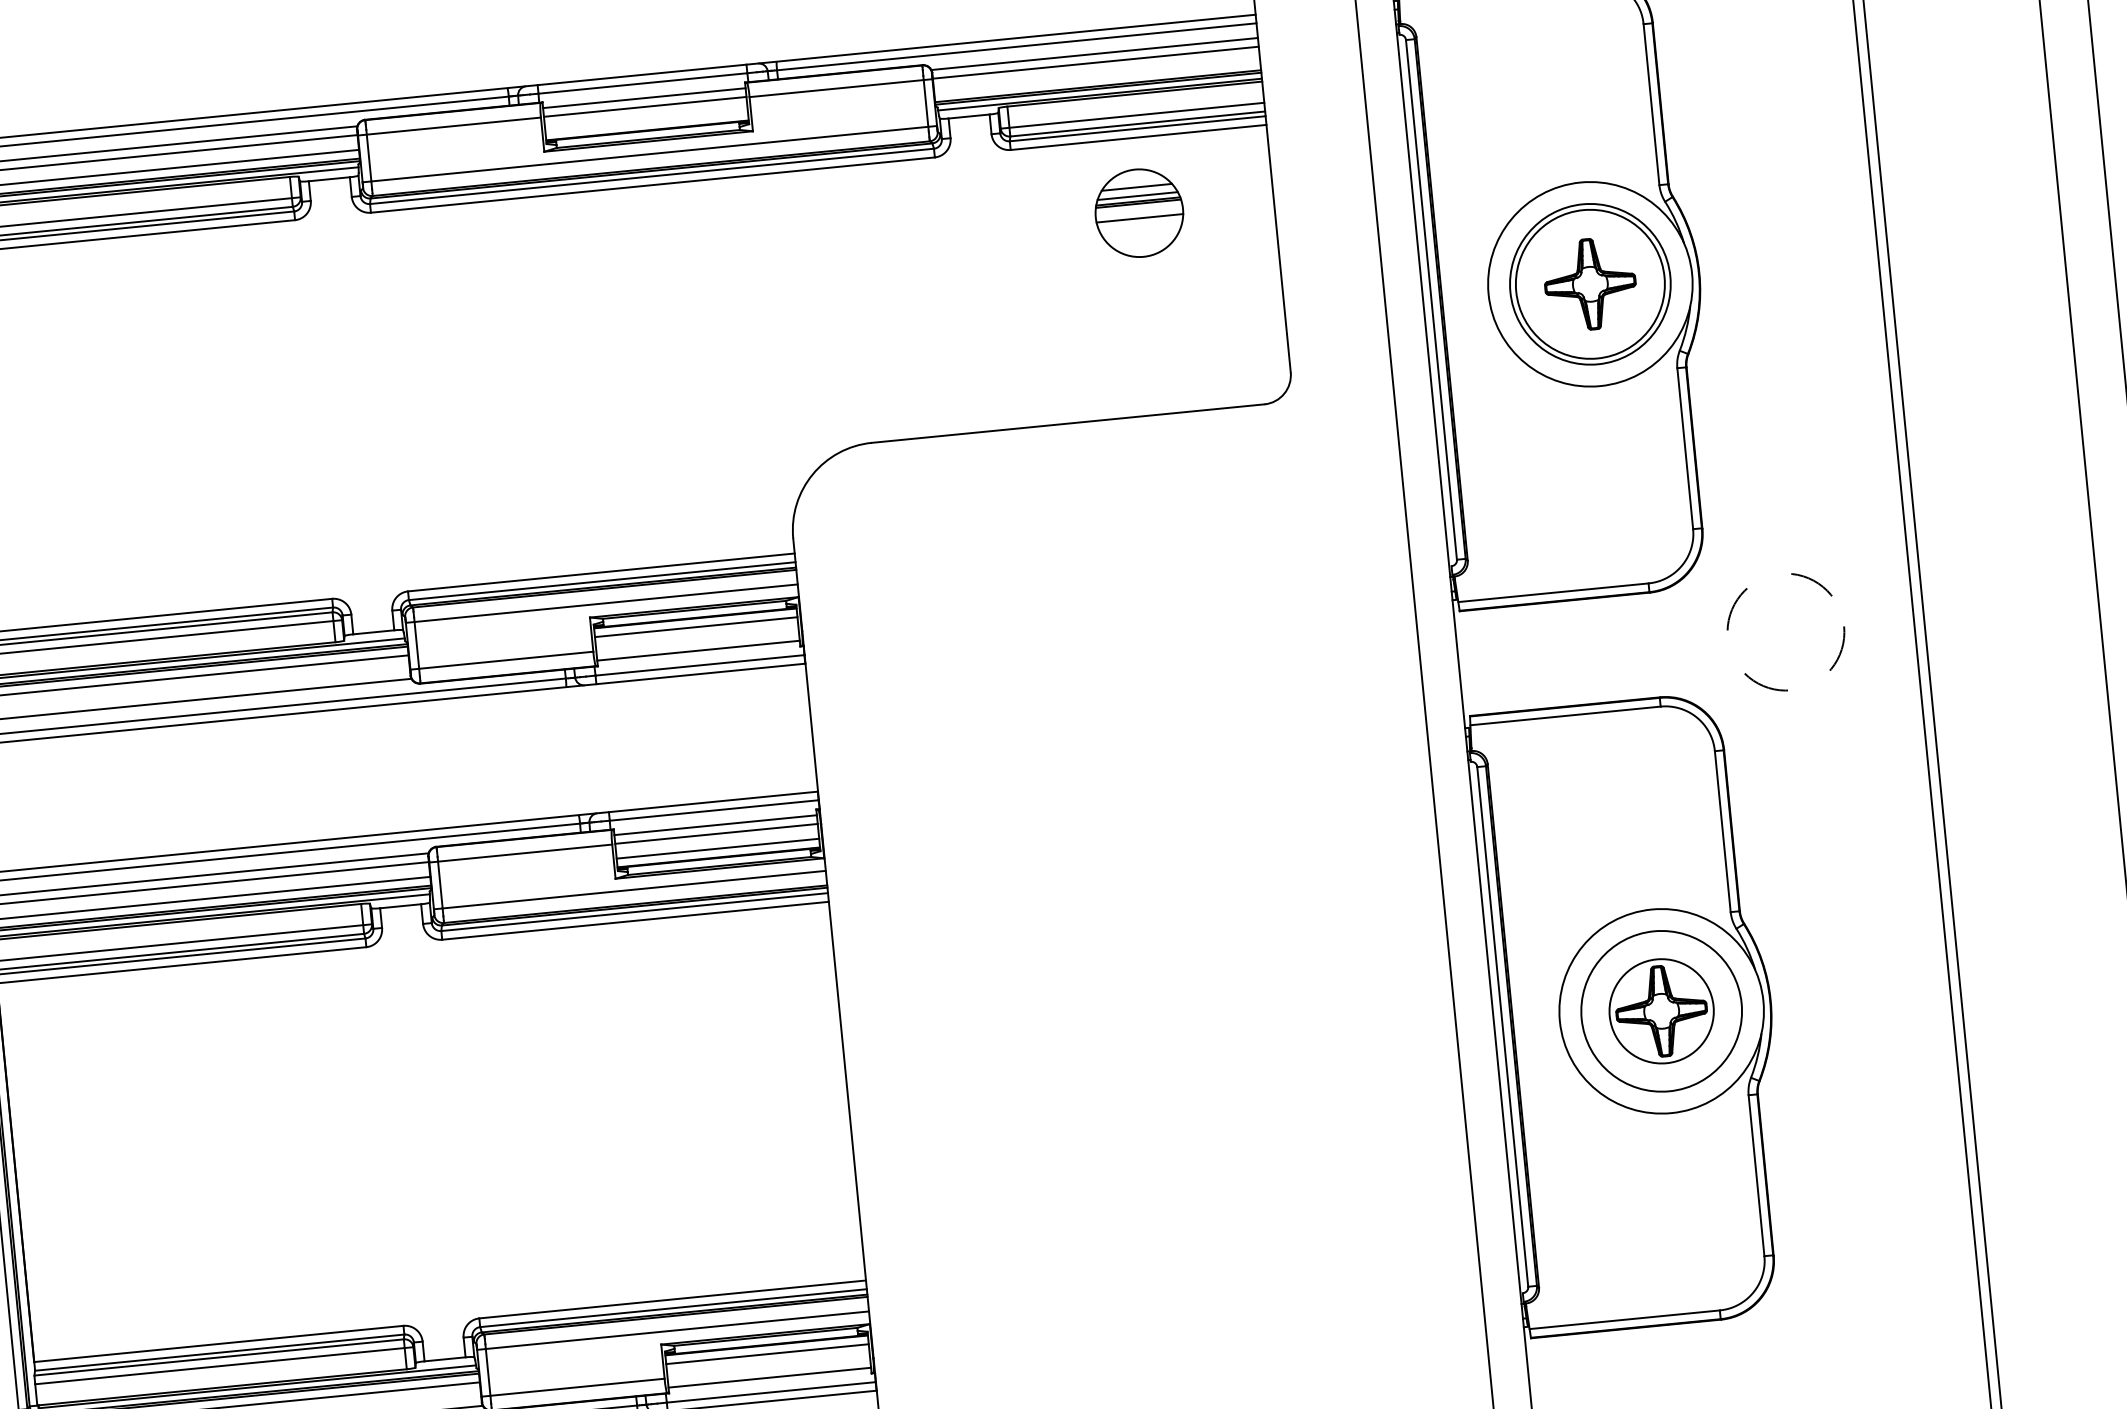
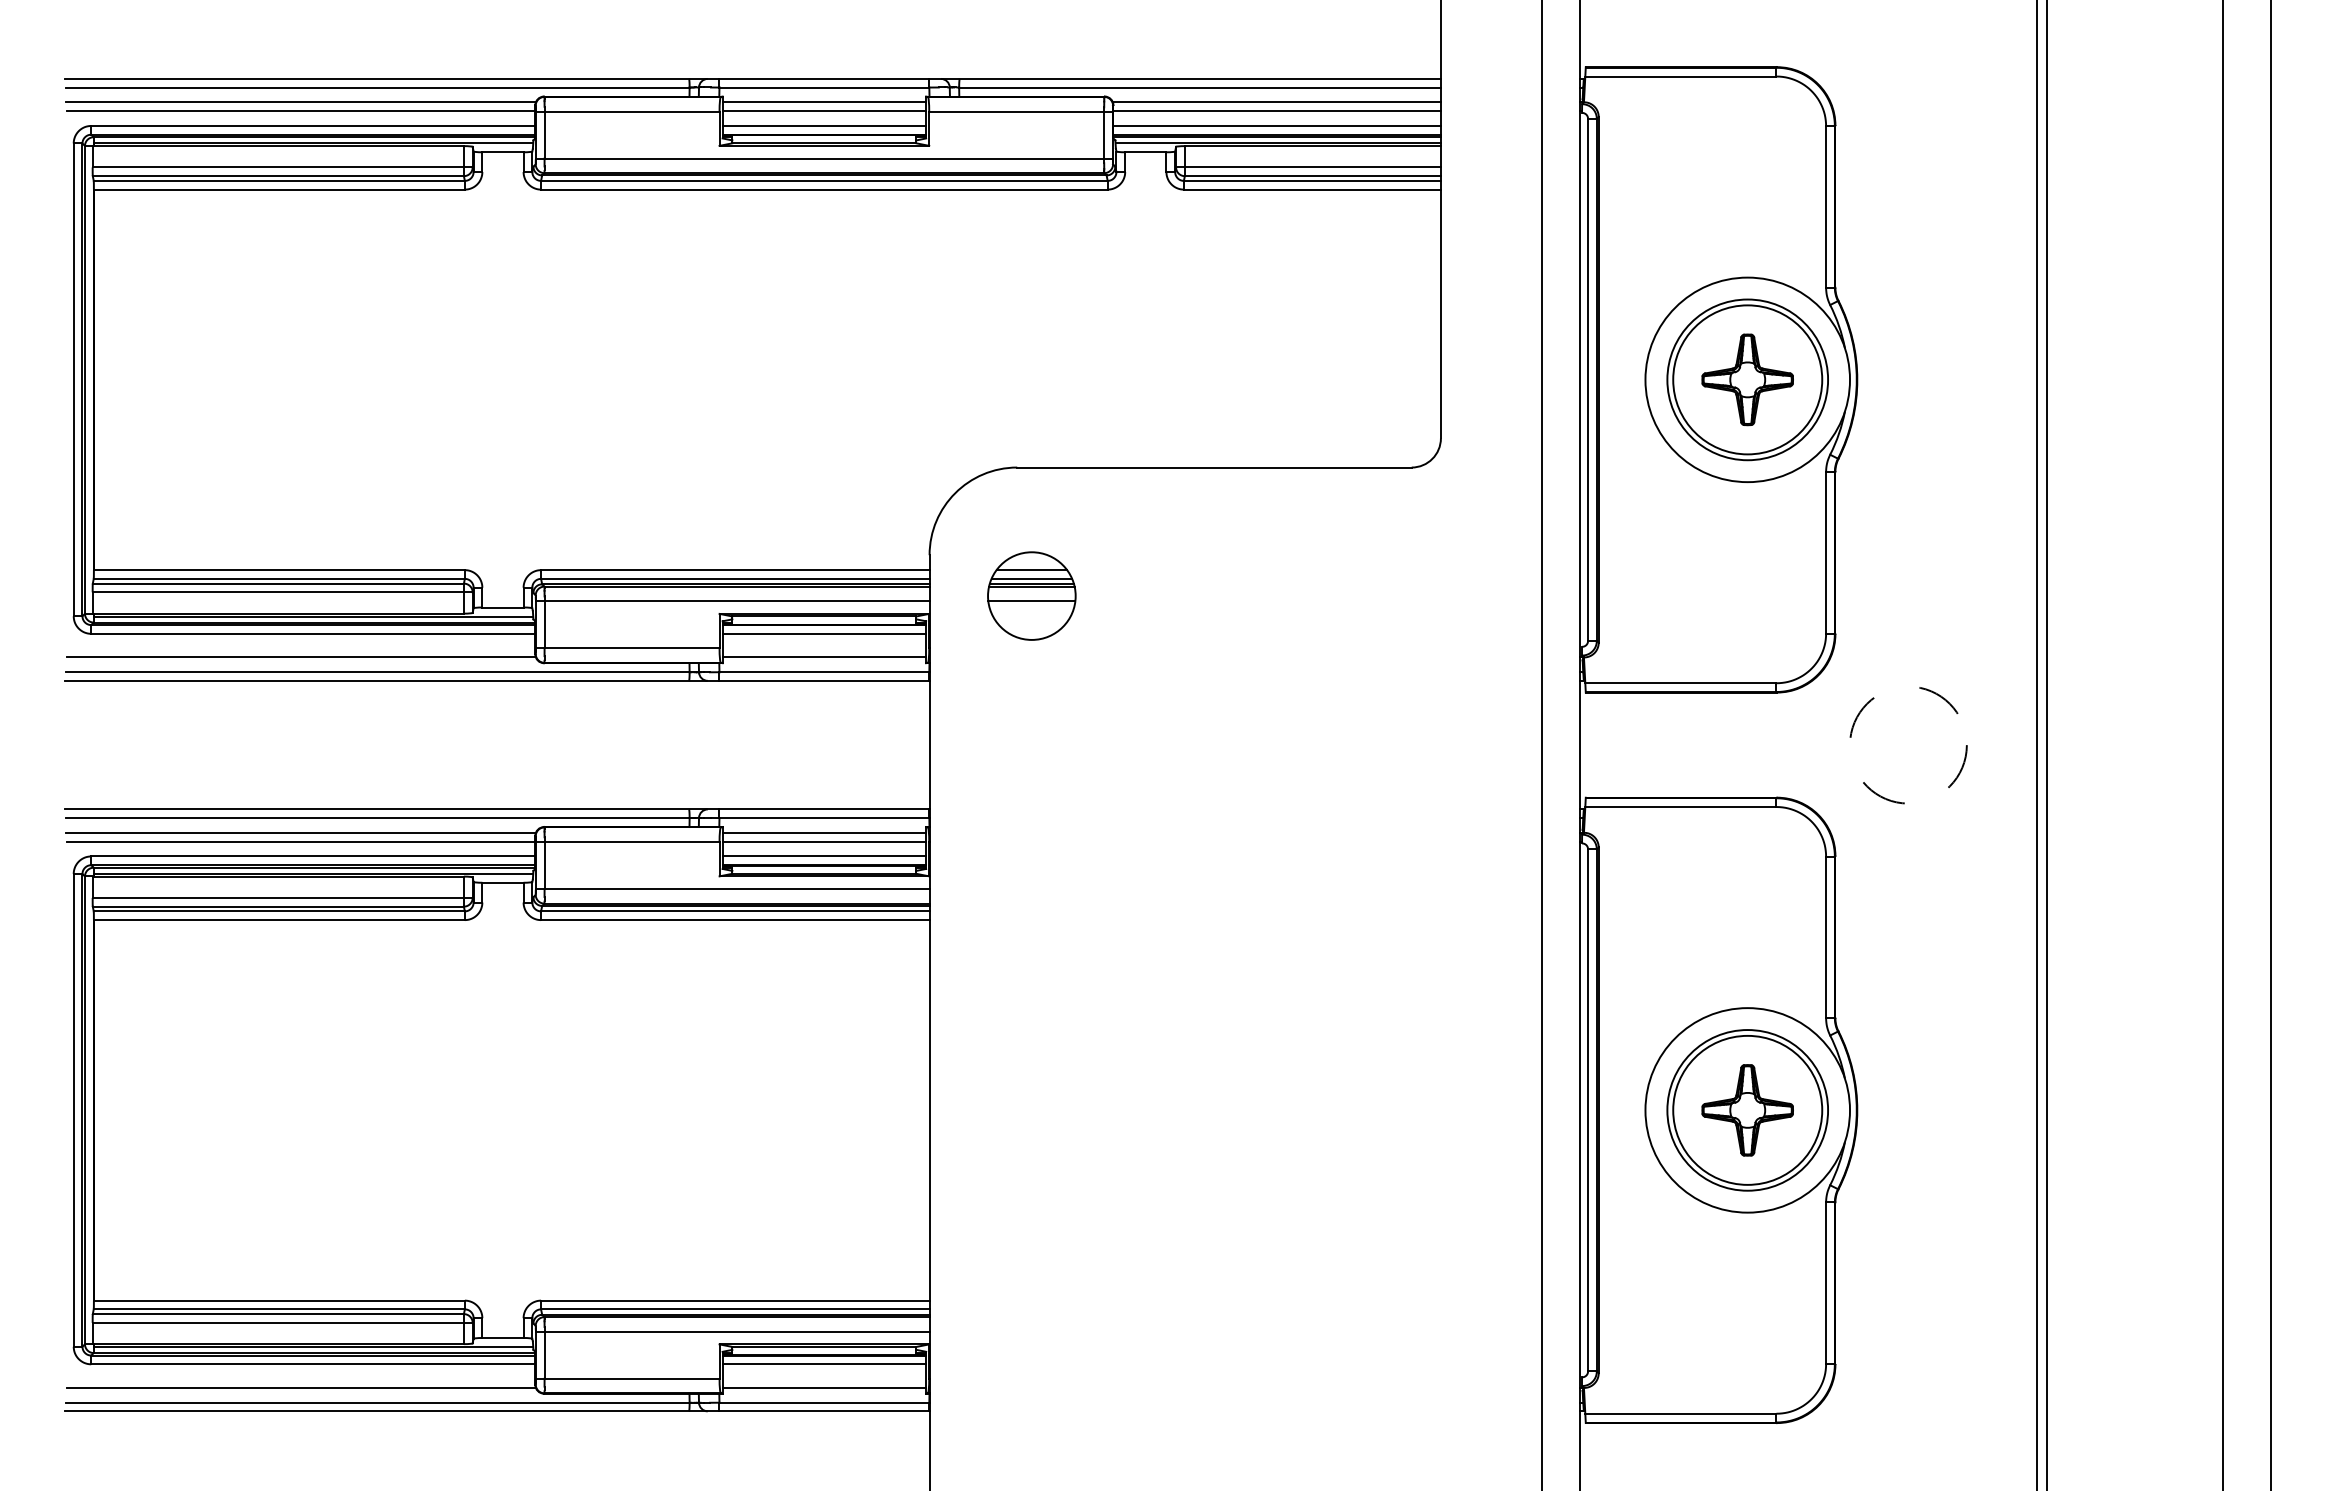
line: (1096, 77) -> (1276, 125), added
line: (646, 121) -> (824, 125), added
part: (1139, 212) -> (1031, 595), moved
circle: (1661, 1010) -> (1747, 1109), size x1.43

